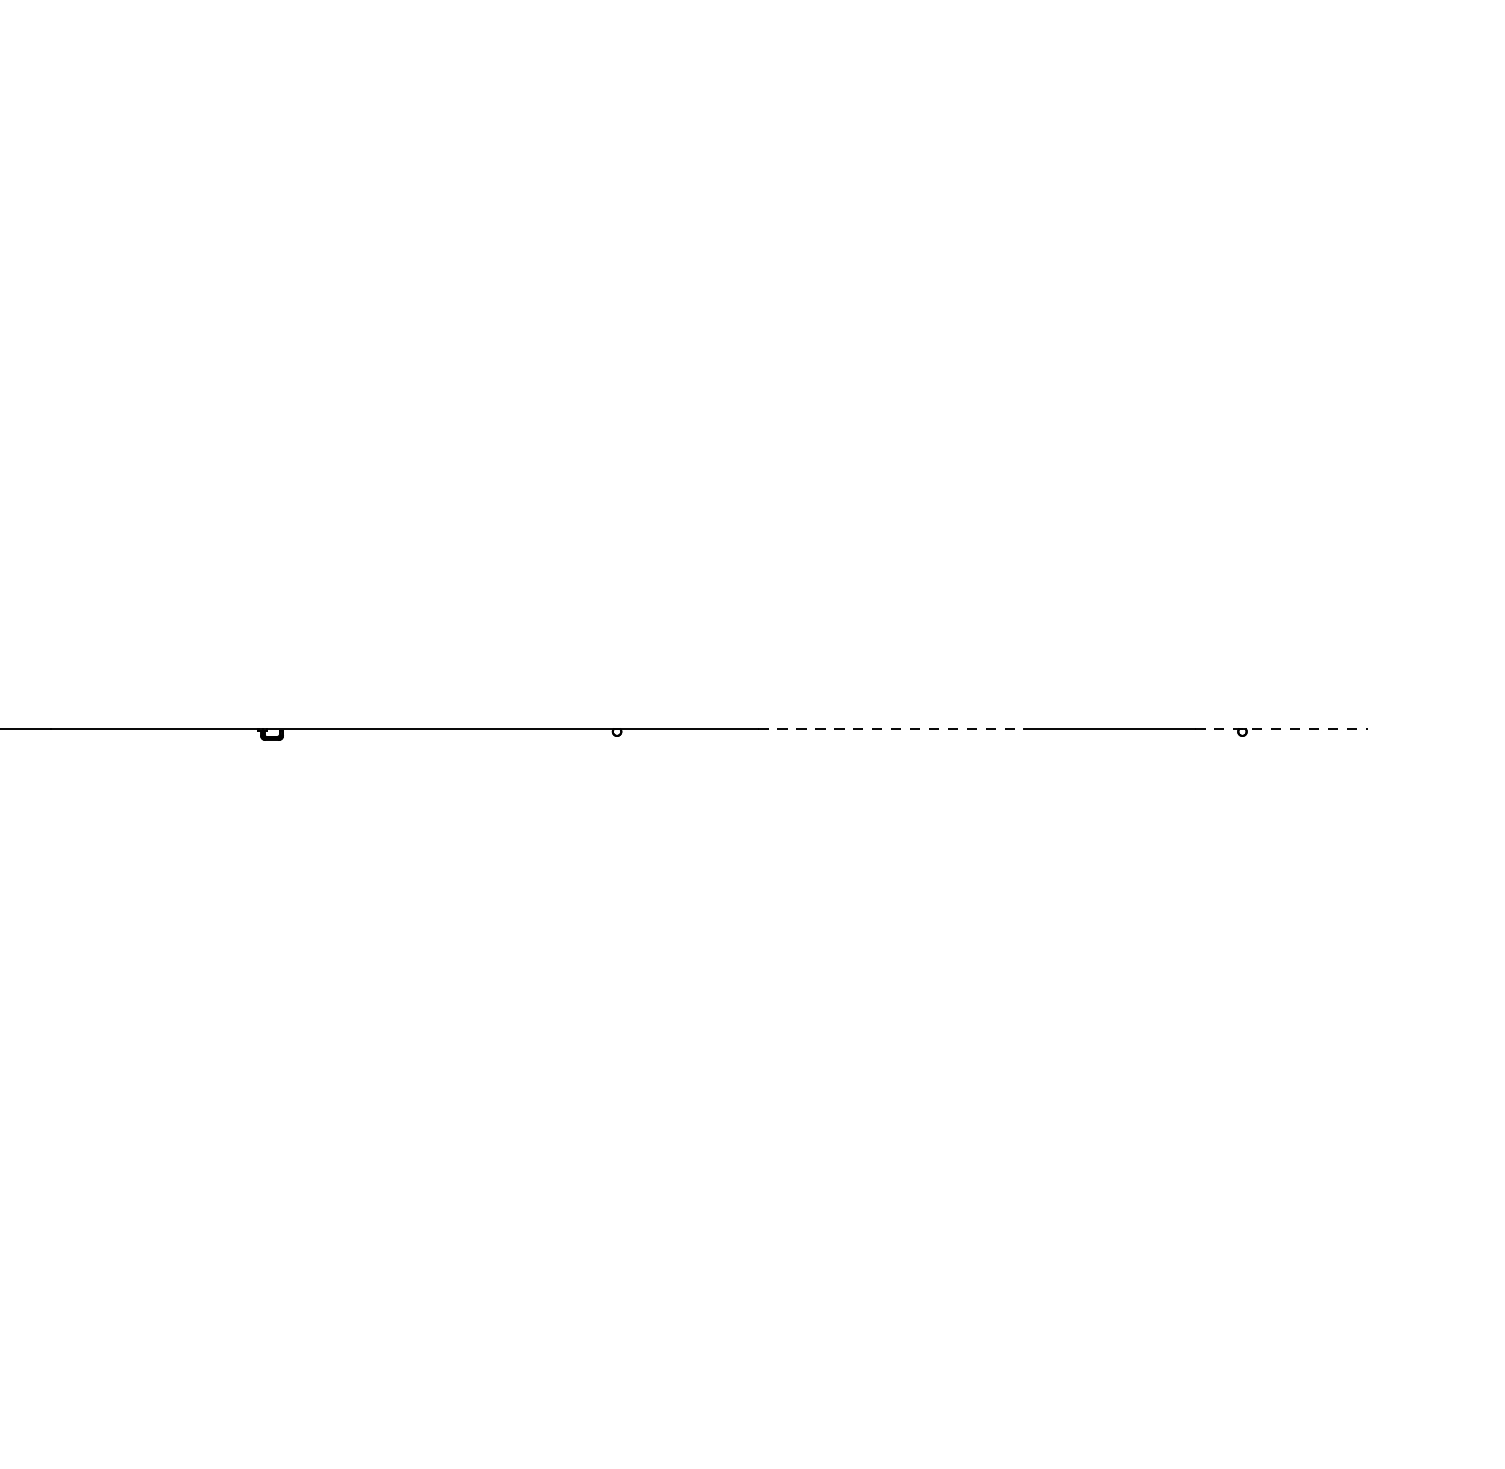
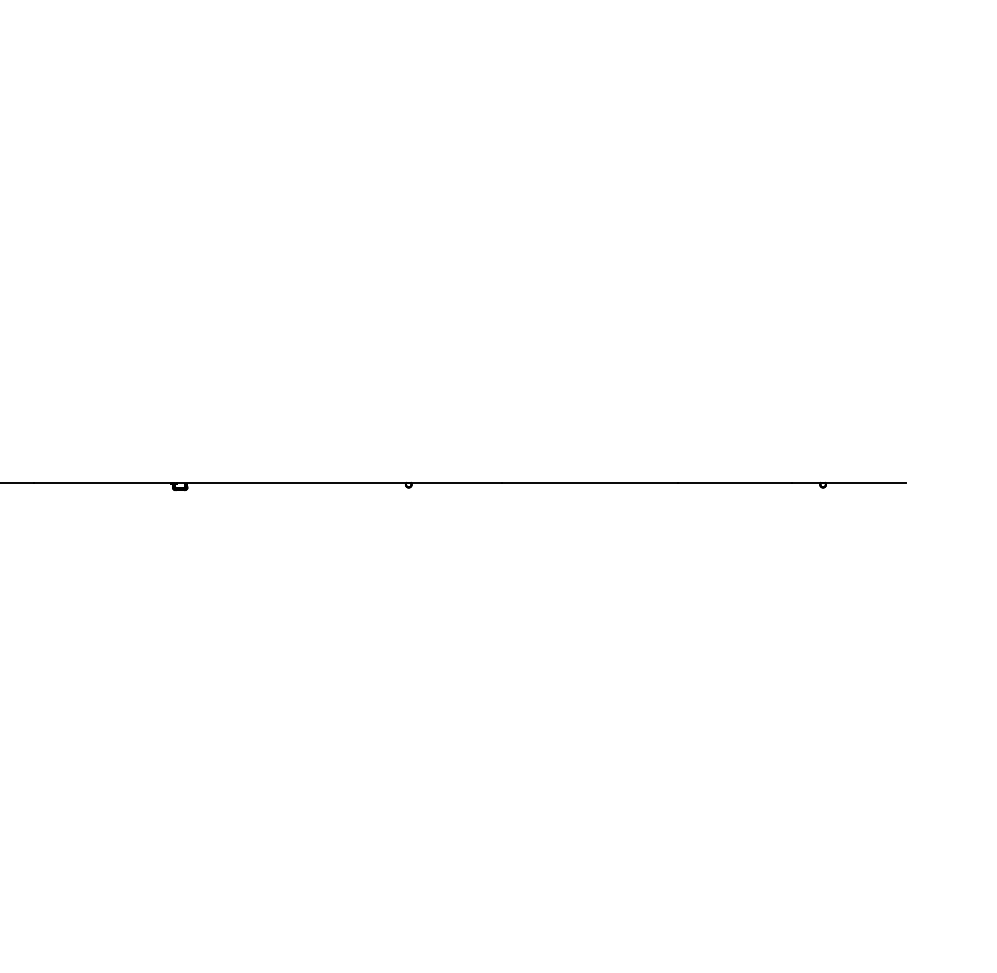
line: (891, 728) -> (590, 482), dashed -> solid
line: (1282, 728) -> (849, 482), dashed -> solid

